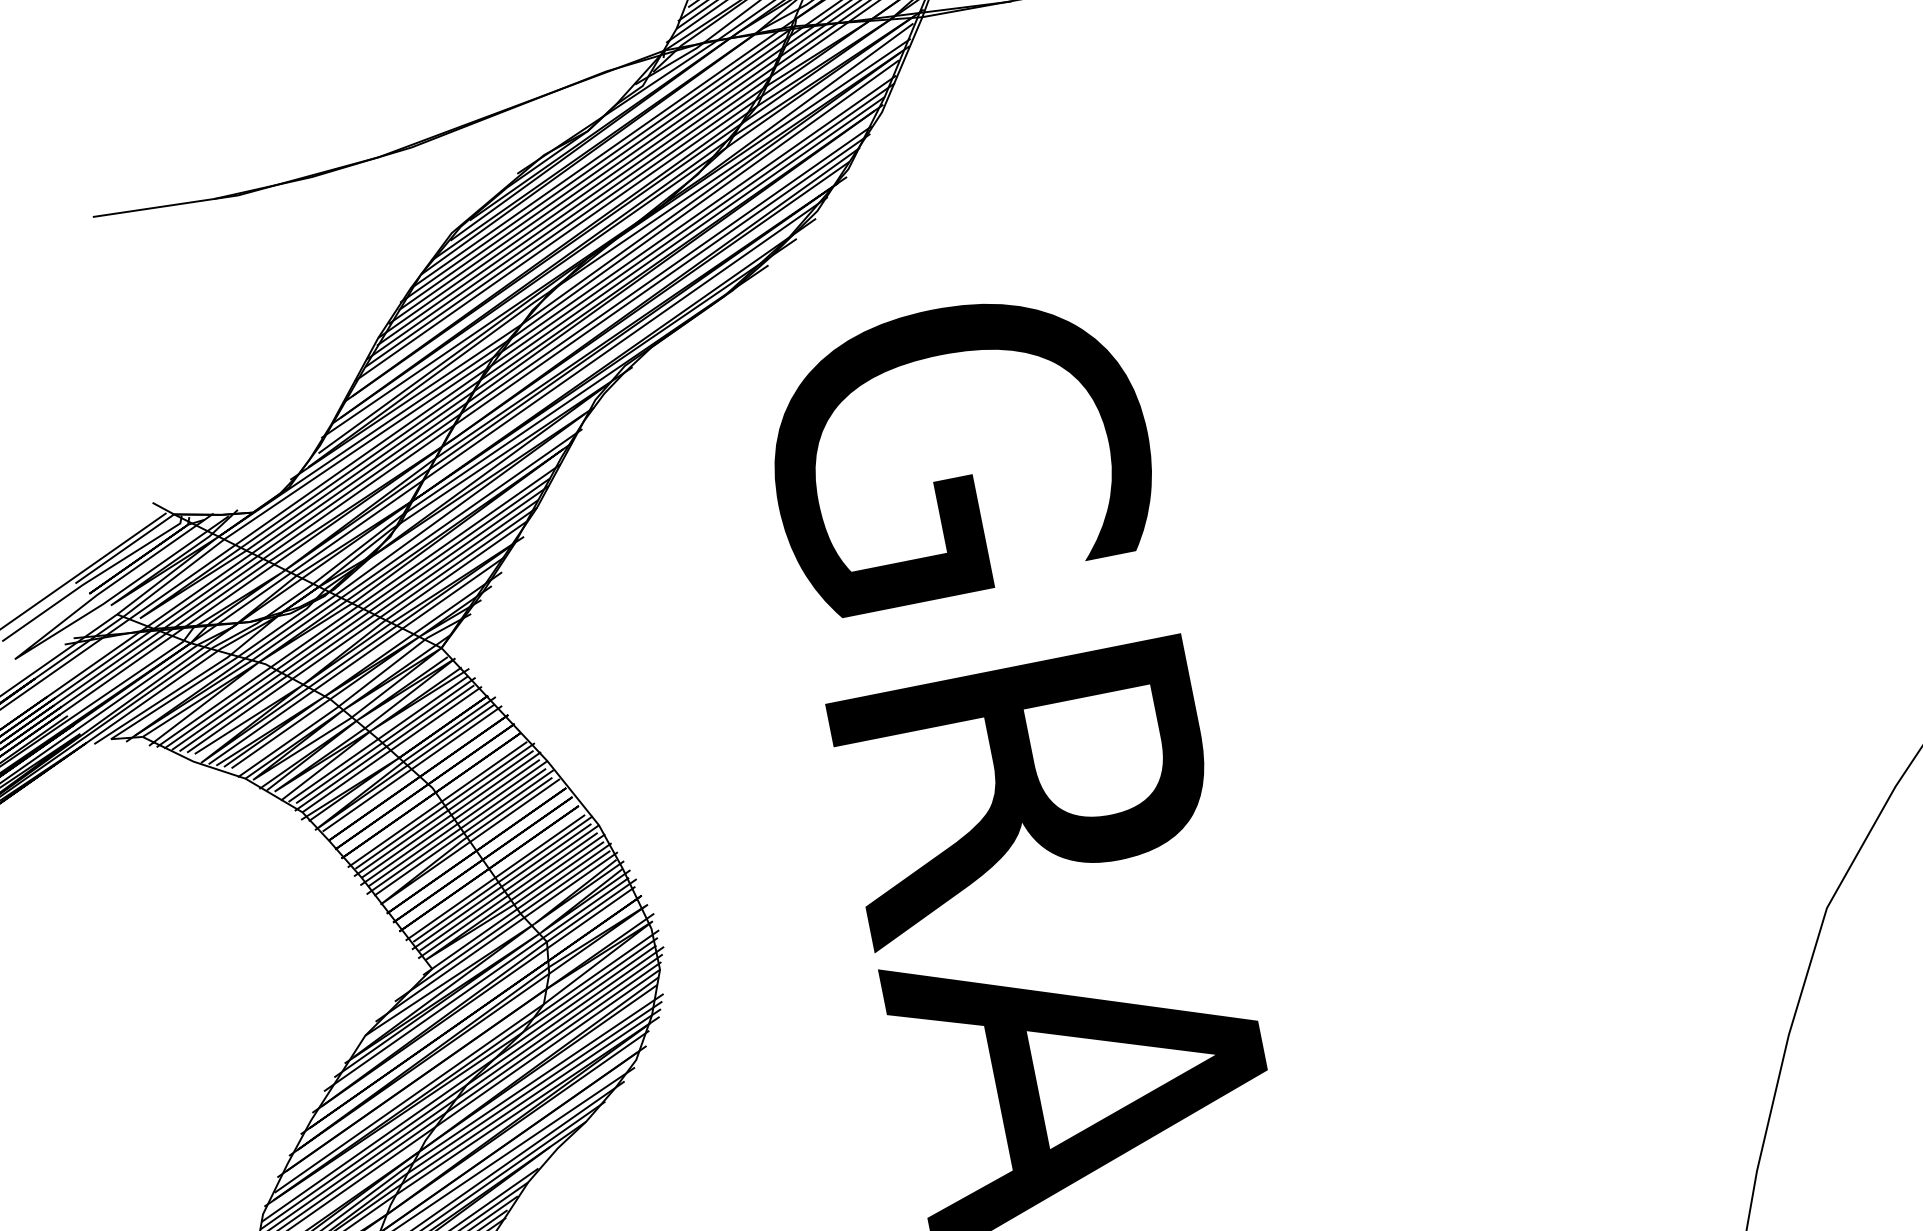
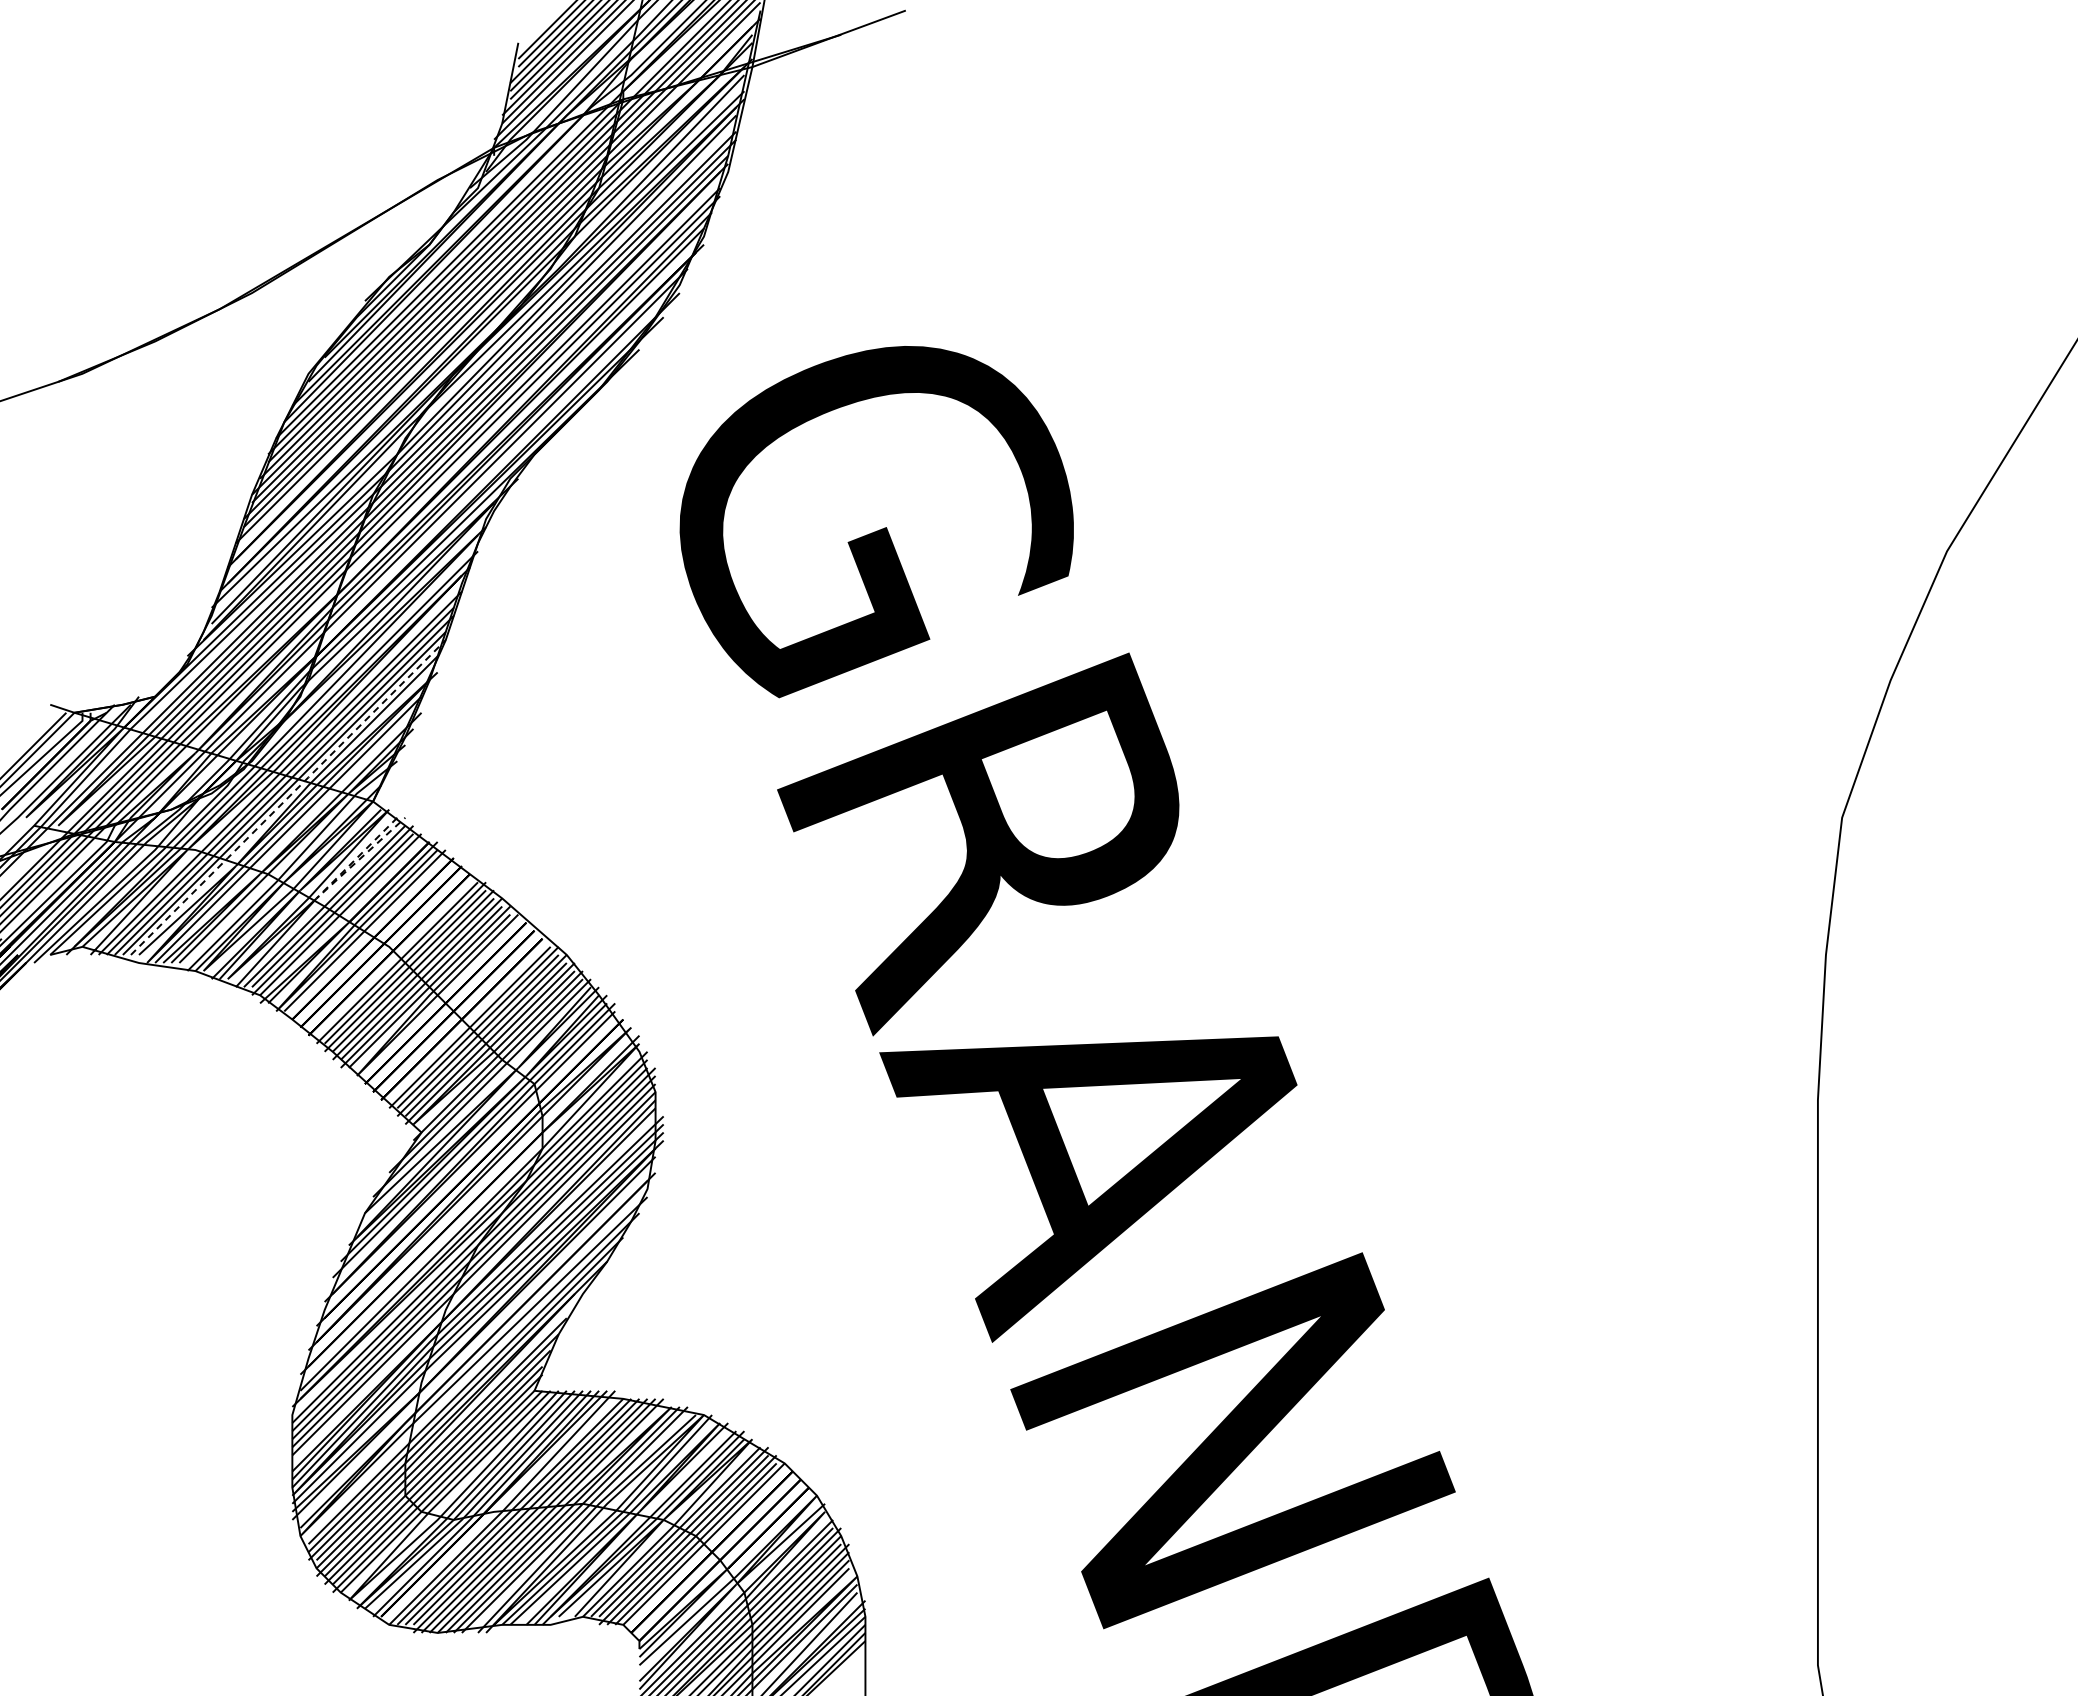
line: (362, 630) -> (288, 797), solid -> dashed
line: (373, 729) -> (318, 897), solid -> dashed

